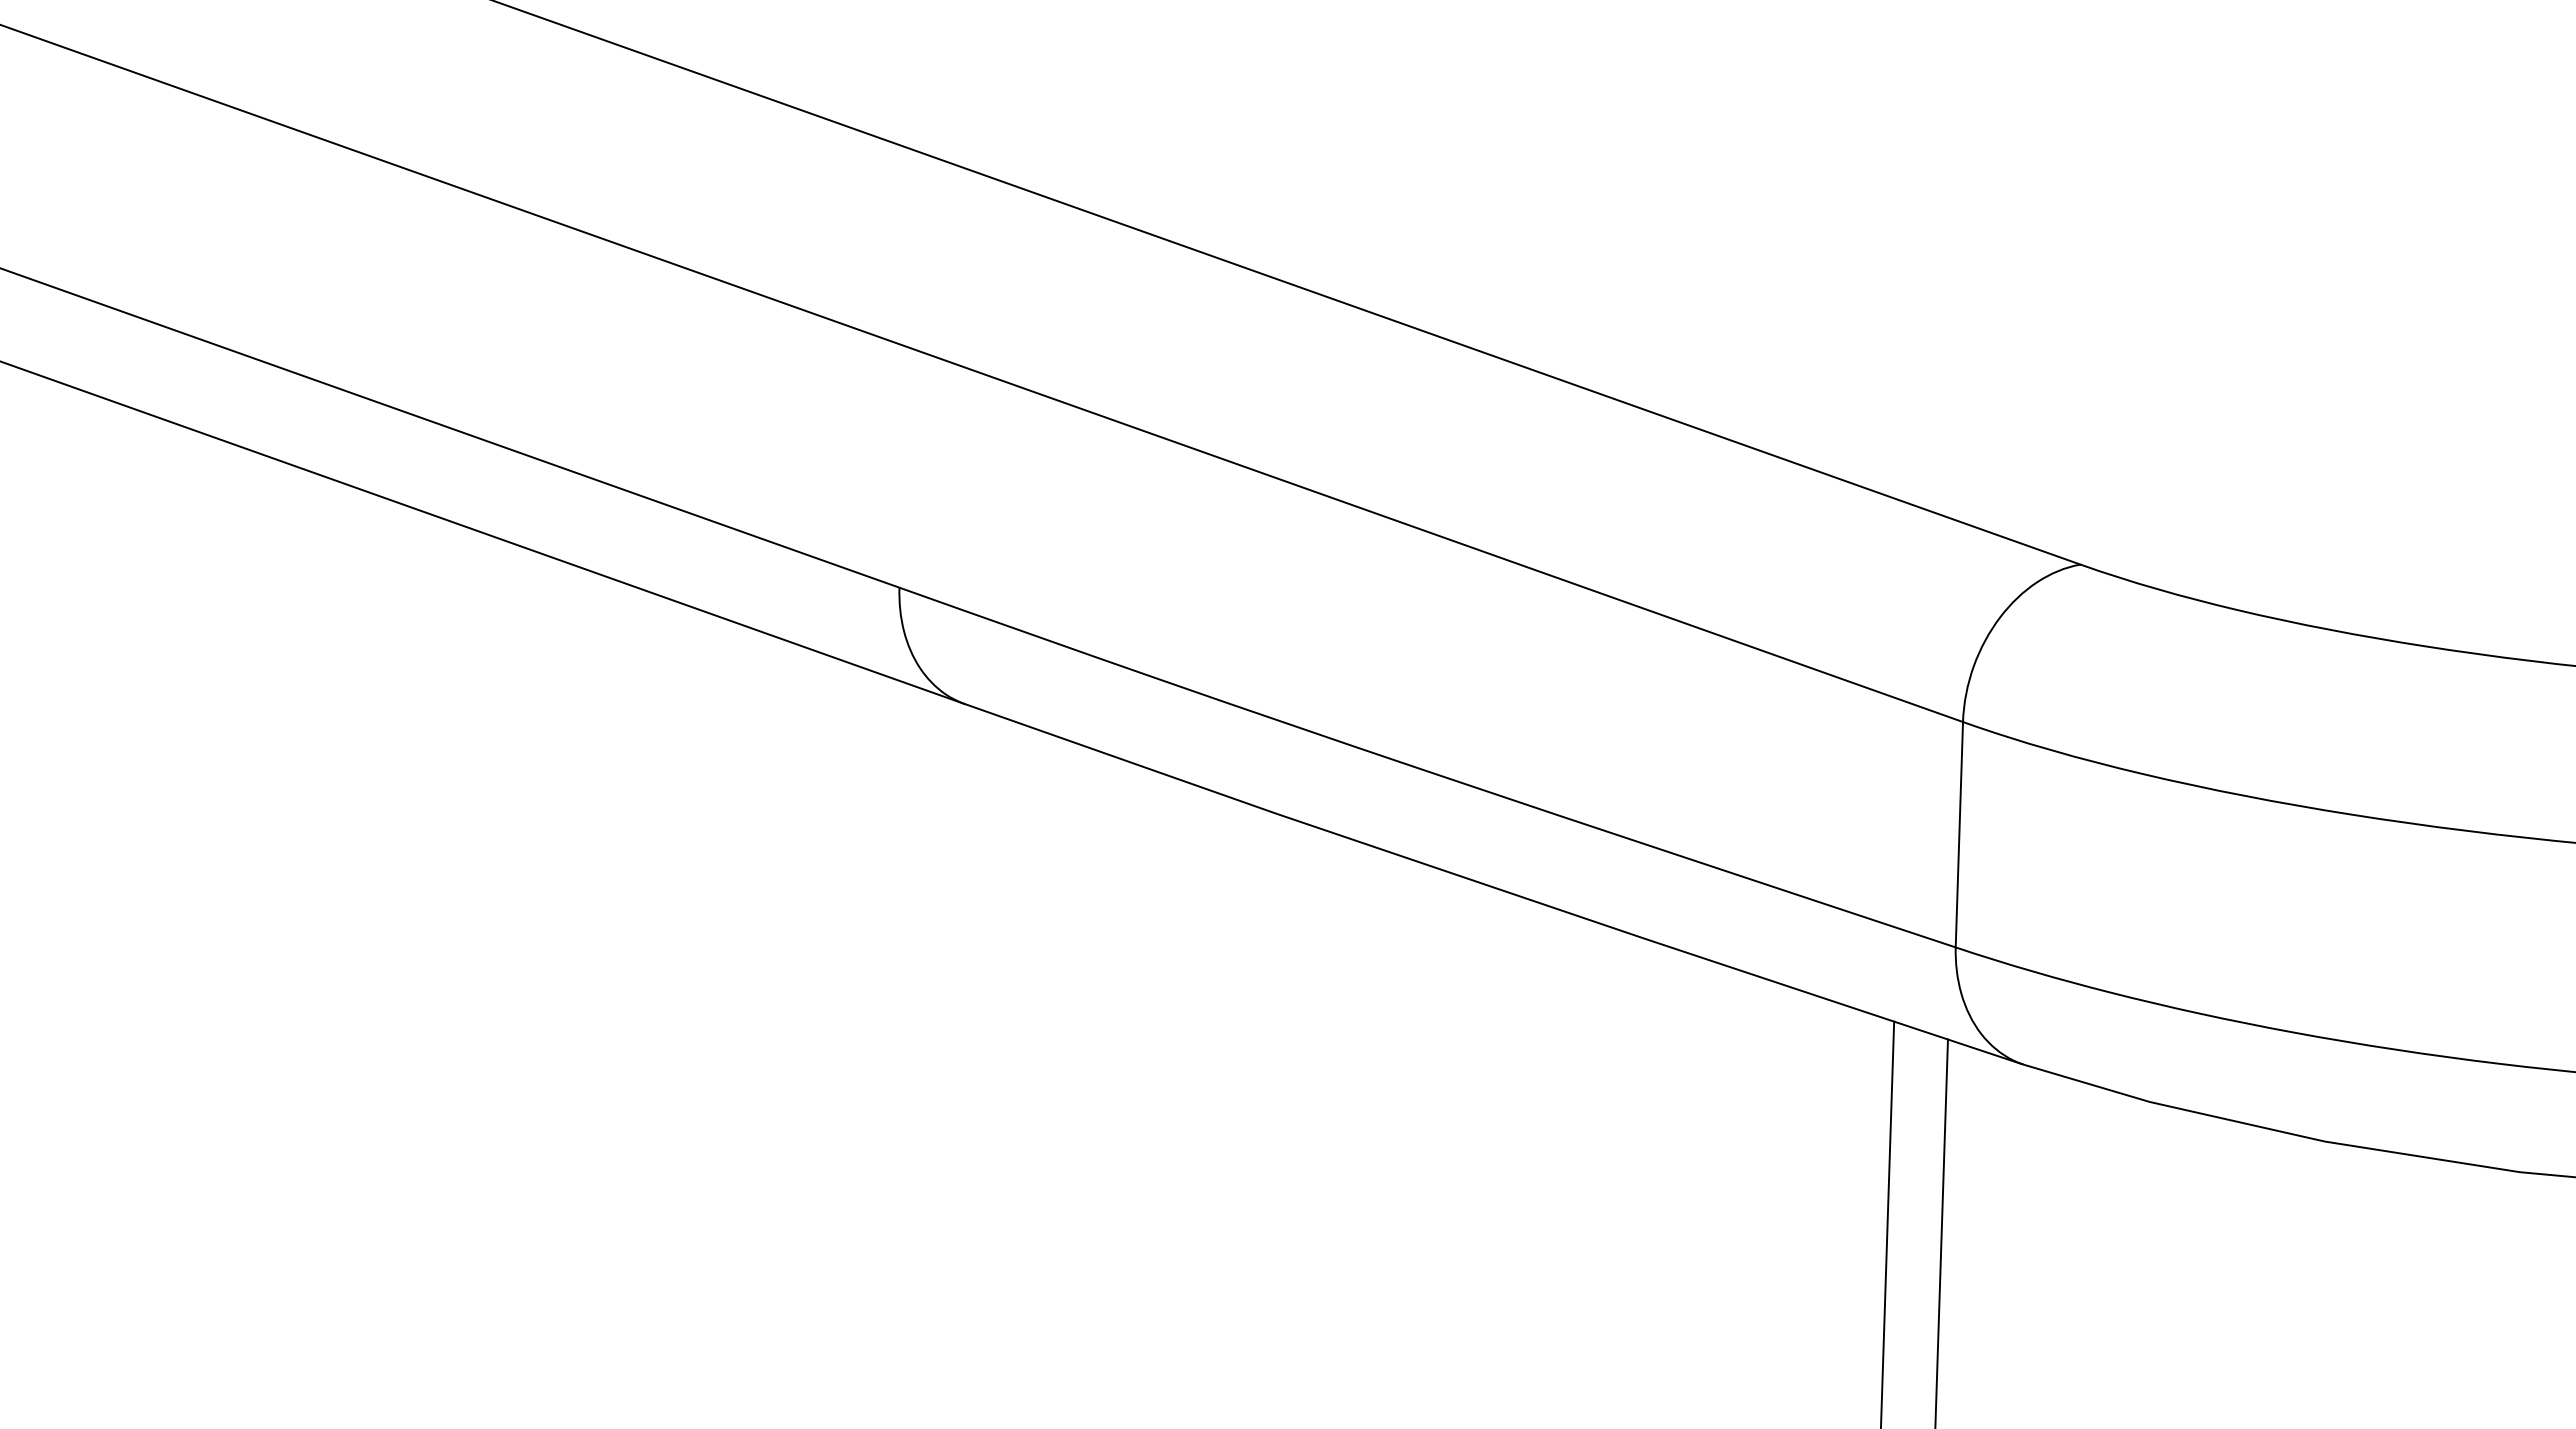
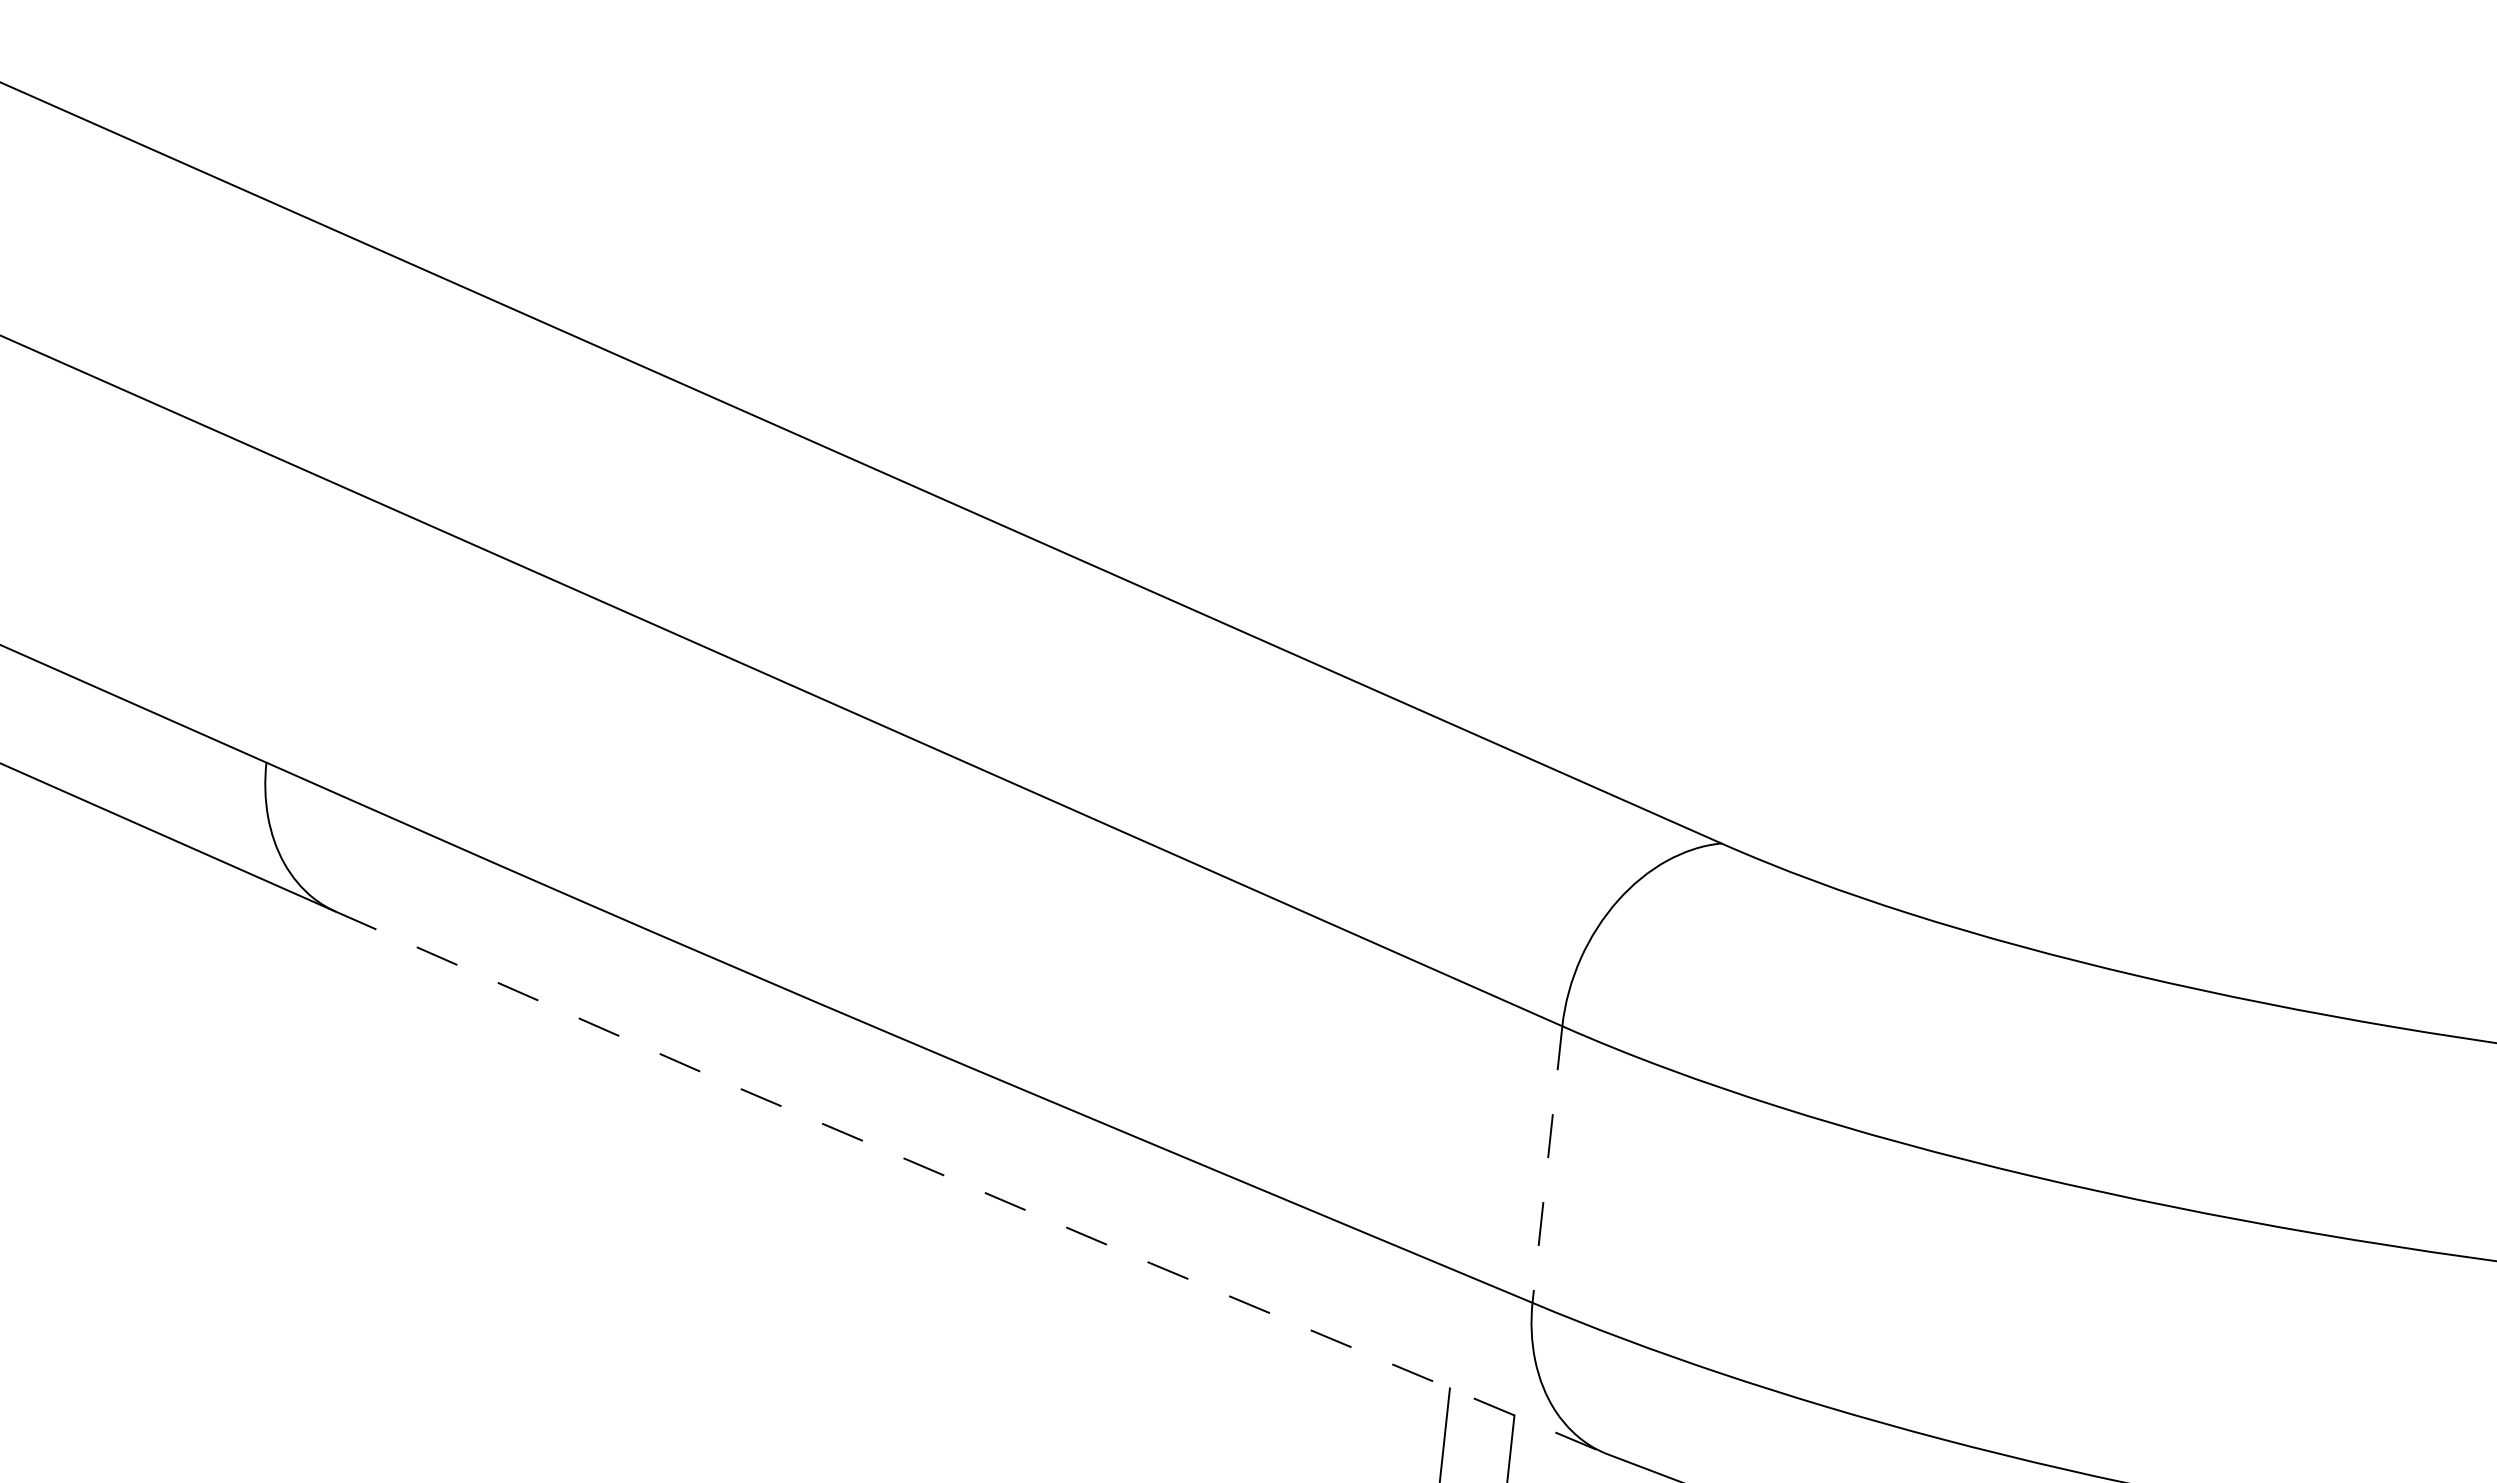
line: (1959, 834) -> (1547, 1164), solid -> dashed
line: (1493, 887) -> (969, 1186), solid -> dashed

